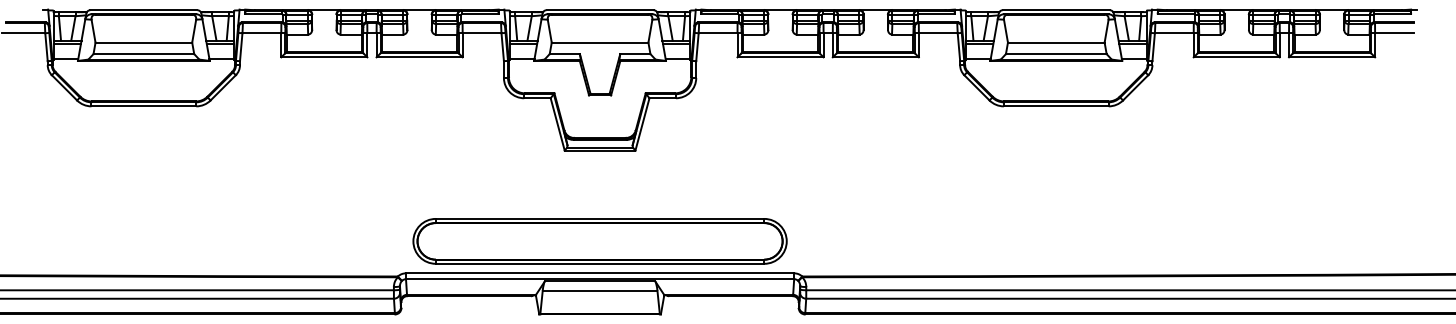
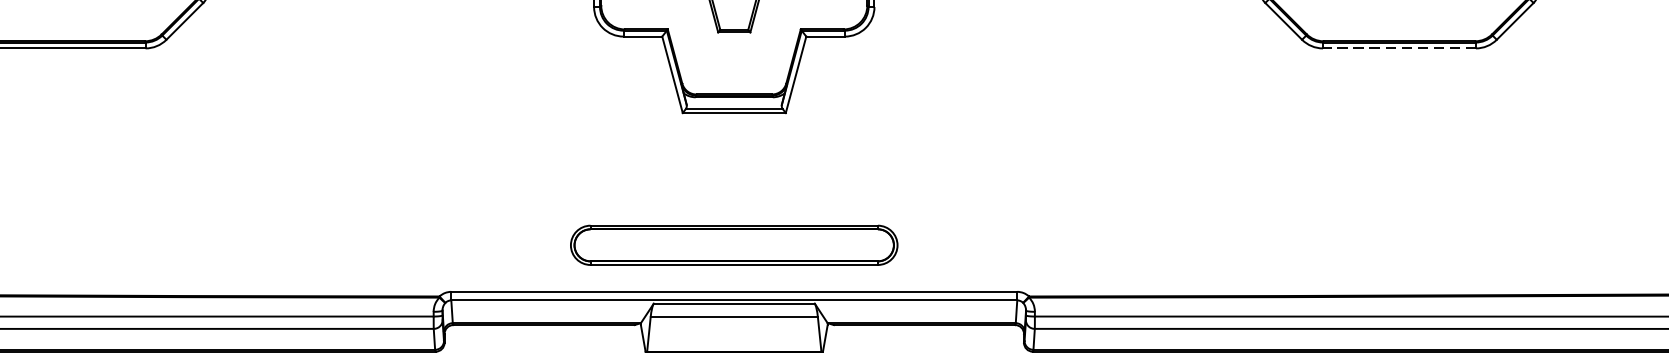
line: (1055, 106) -> (1398, 48), solid -> dashed
part: (599, 241) -> (733, 245), size x0.6

